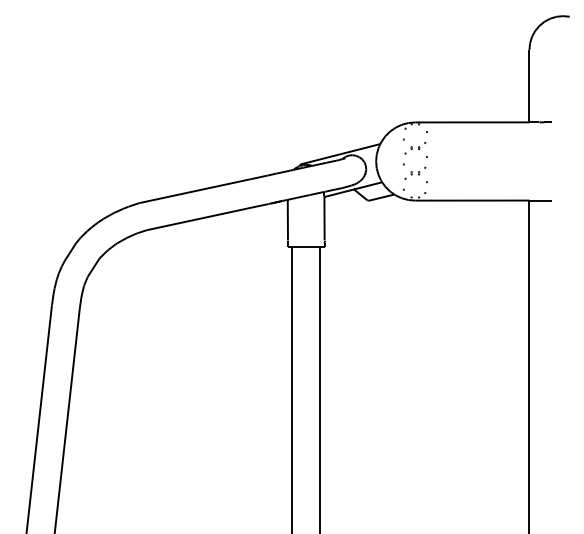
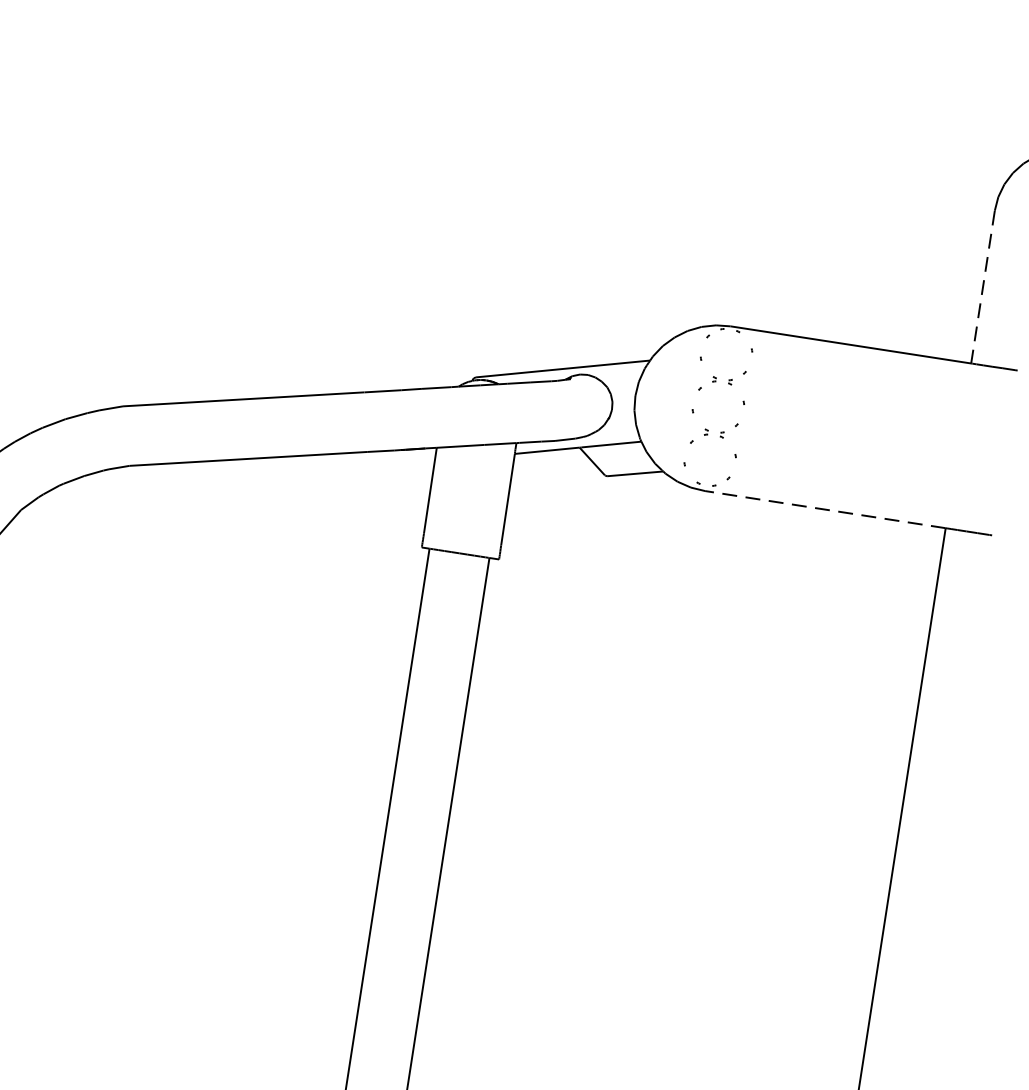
line: (529, 86) -> (982, 287), solid -> dashed
line: (471, 200) -> (823, 509), solid -> dashed

